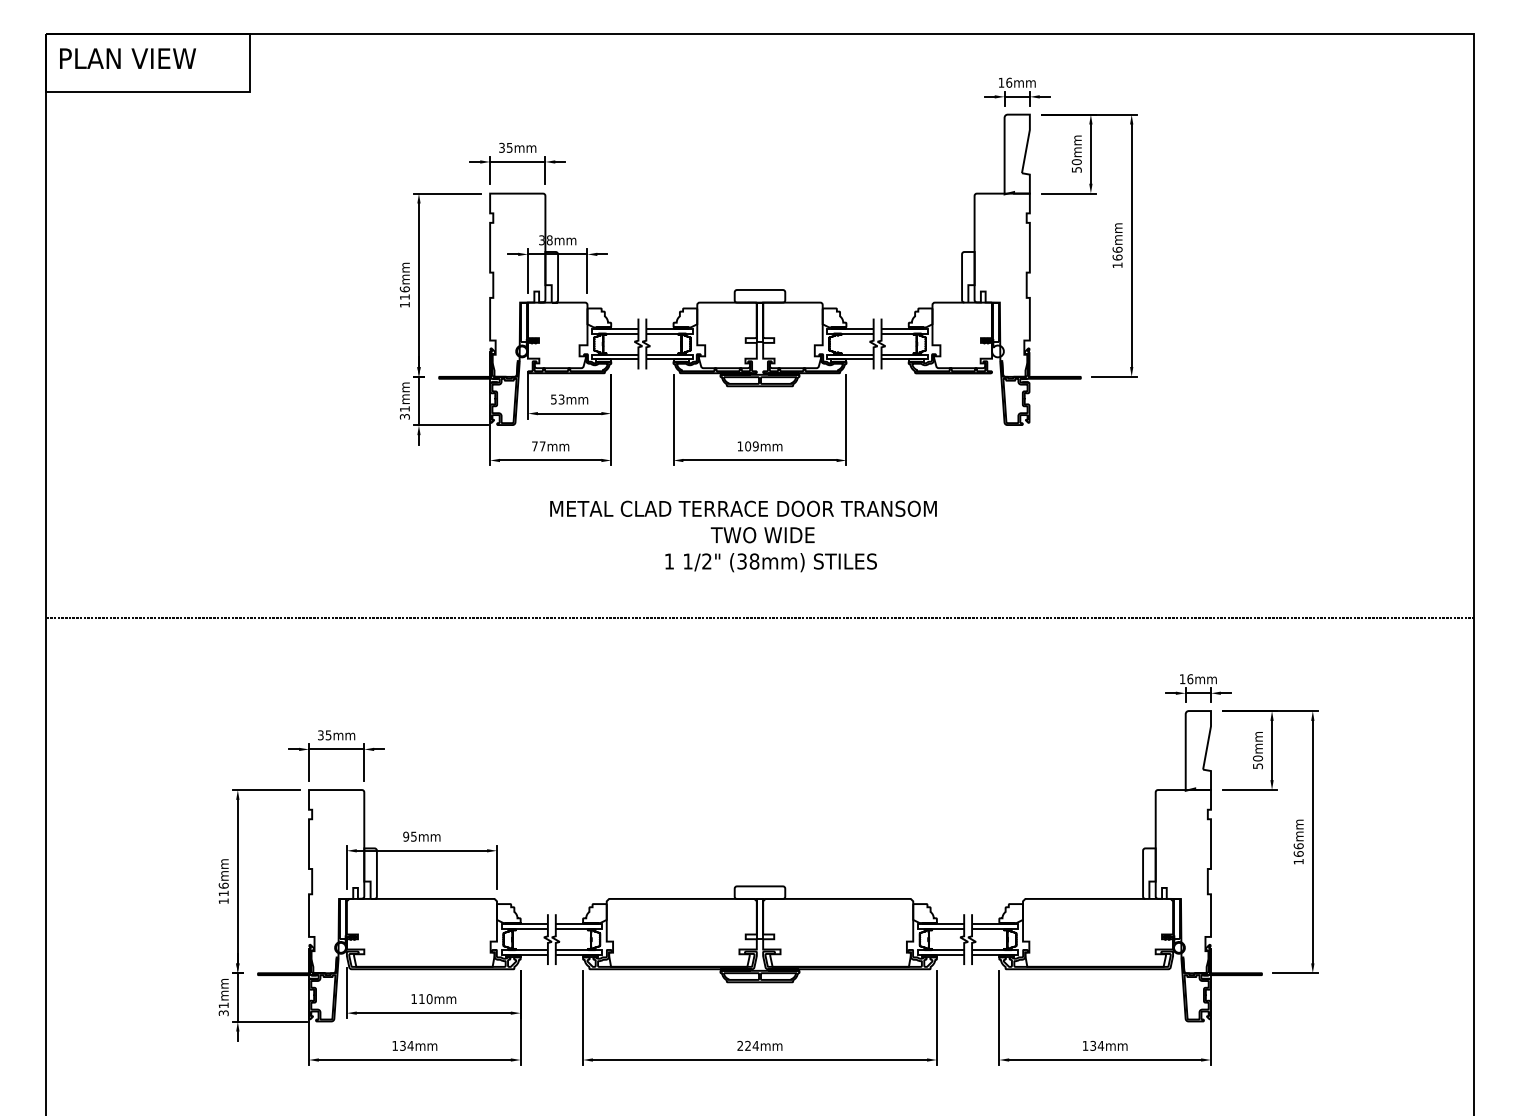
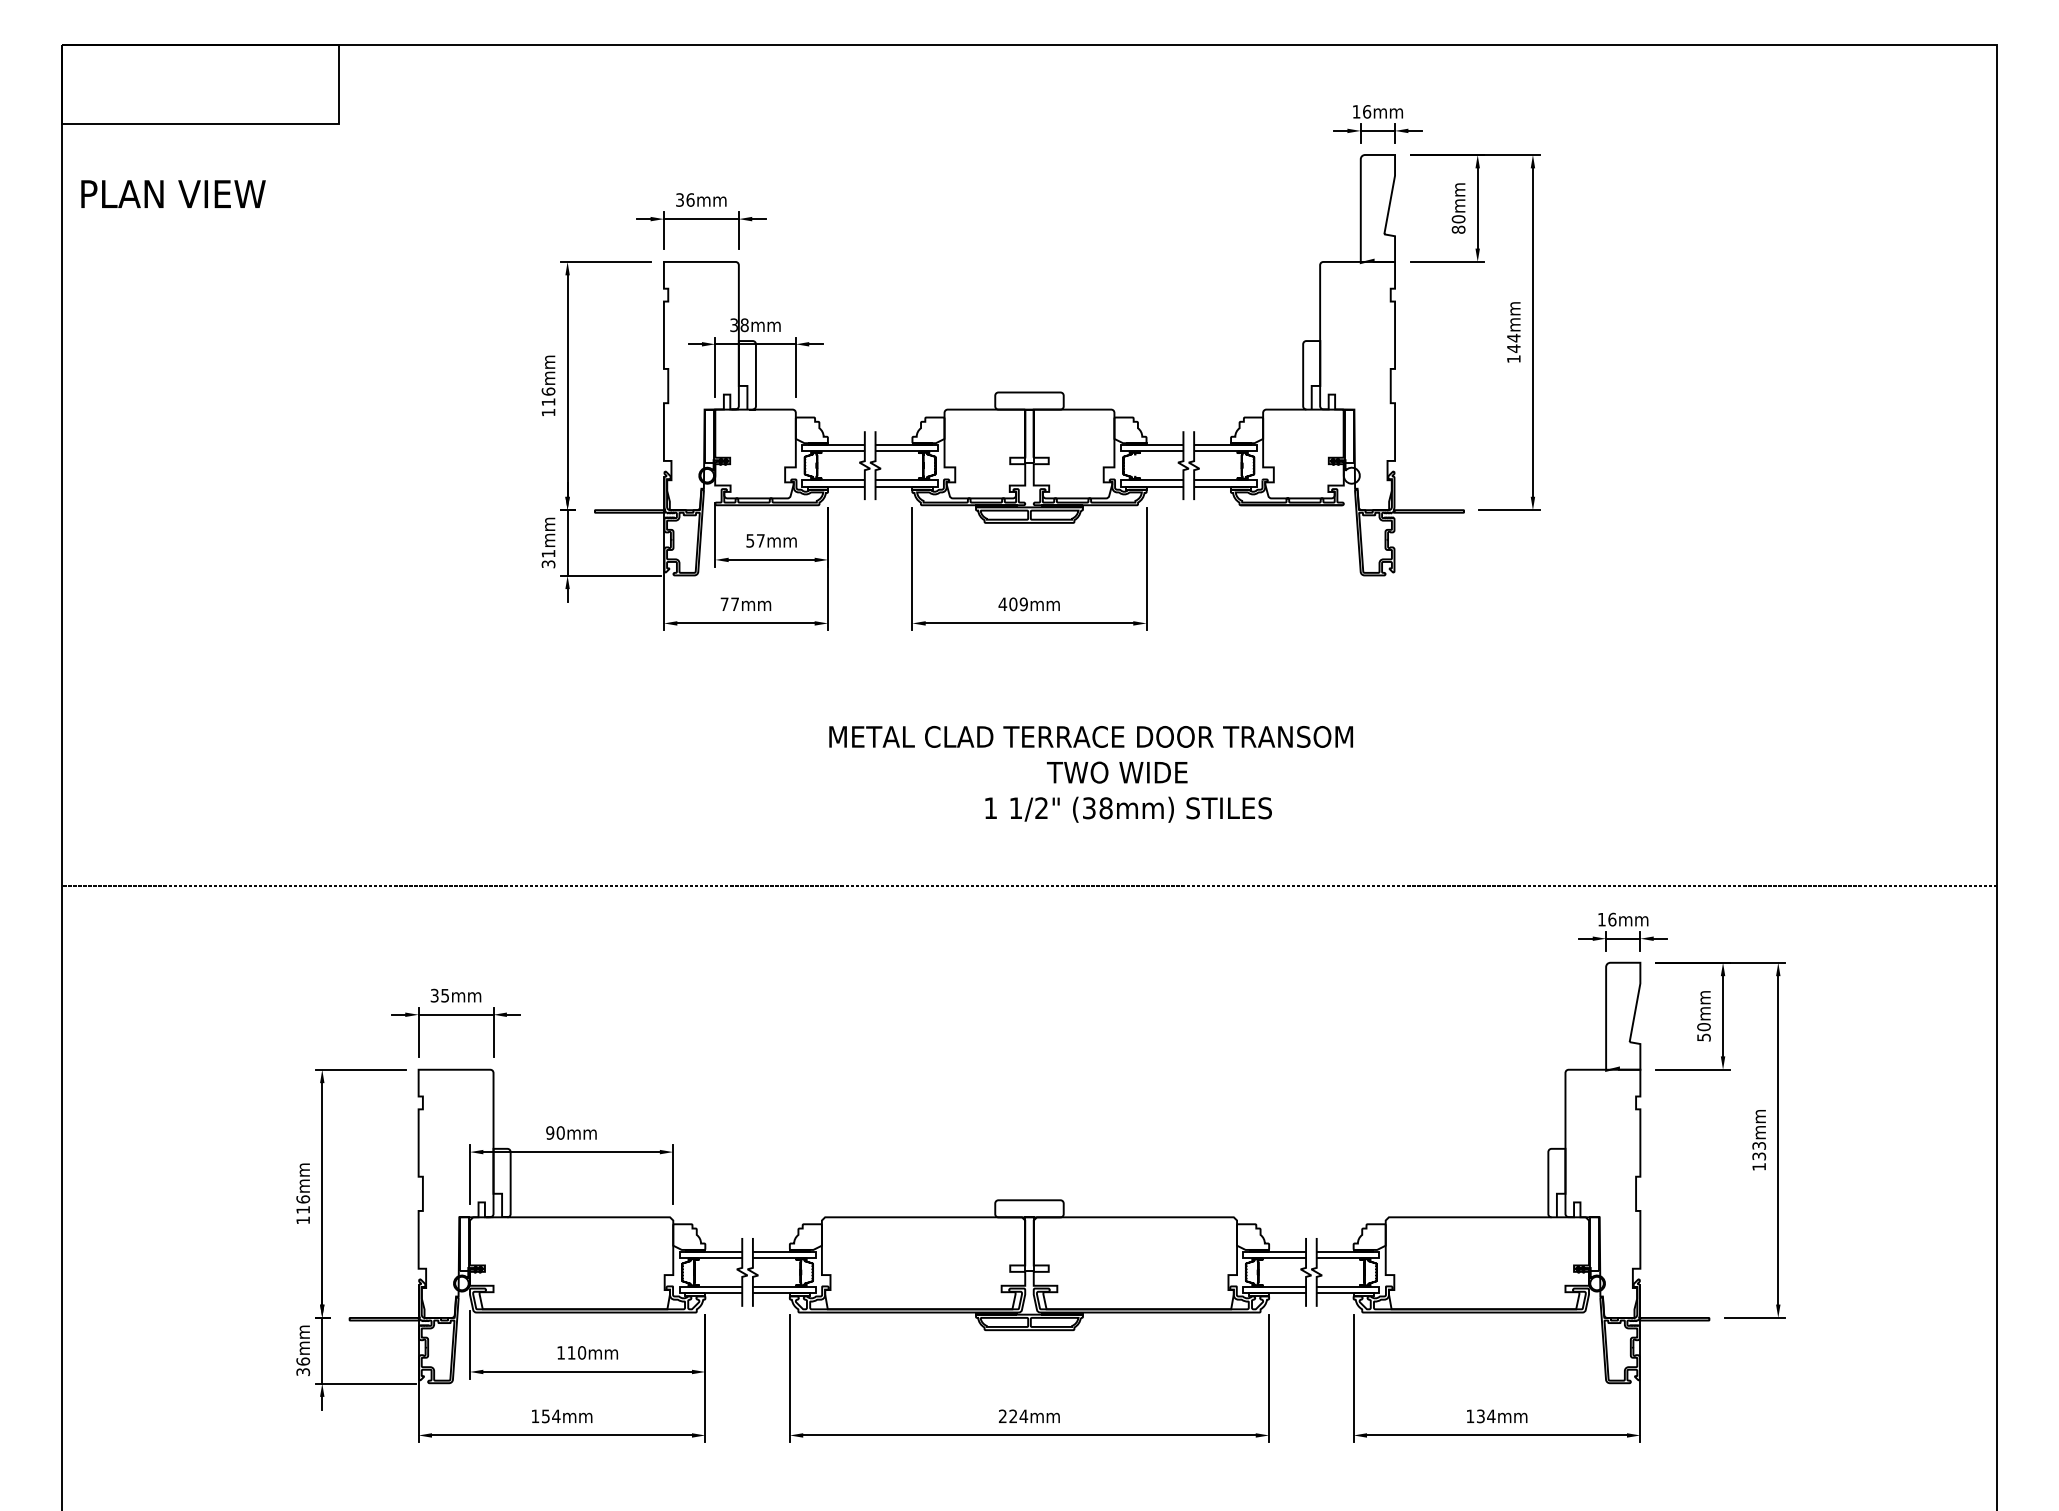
text: (128, 58) -> (173, 193), moved
text: (509, 147) -> (690, 199), 35mm -> 36mm
text: (1076, 169) -> (1458, 229), 50mm -> 80mm
text: (1117, 253) -> (1513, 343), 166mm -> 144mm
text: (561, 399) -> (760, 540), 53mm -> 57mm
text: (740, 445) -> (1002, 603), 109mm -> 409mm
text: (743, 536) -> (1090, 774), moved
line: (760, 617) -> (1029, 885), moved
text: (413, 836) -> (560, 1132), 95mm -> 90mm
text: (1298, 849) -> (1759, 1150), 166mm -> 133mm
text: (223, 1005) -> (303, 1361), 31mm -> 36mm
text: (402, 1045) -> (545, 1415), 134mm -> 154mm

